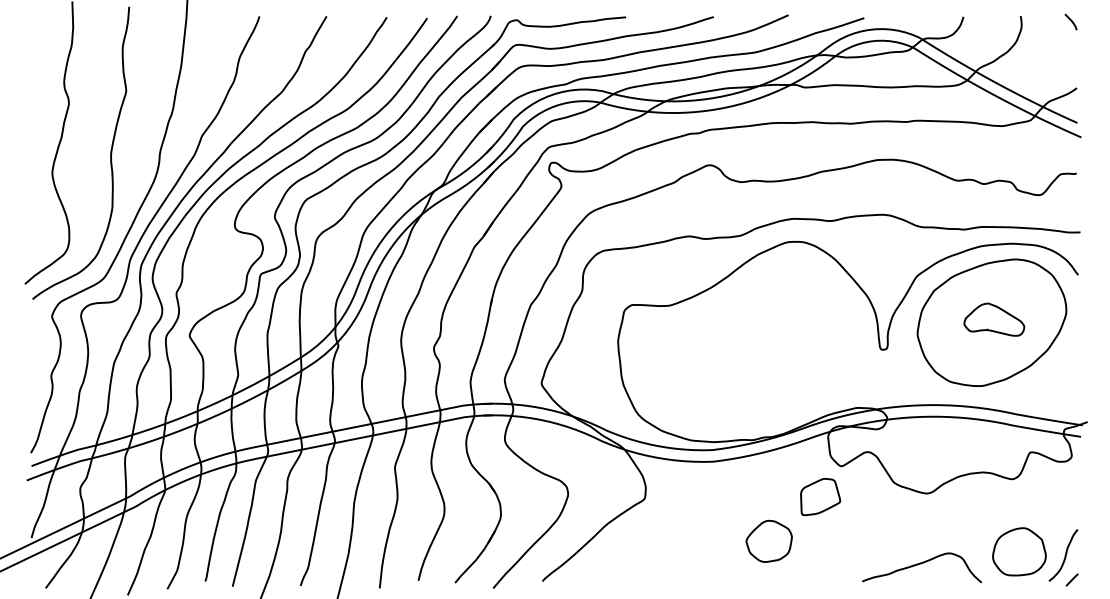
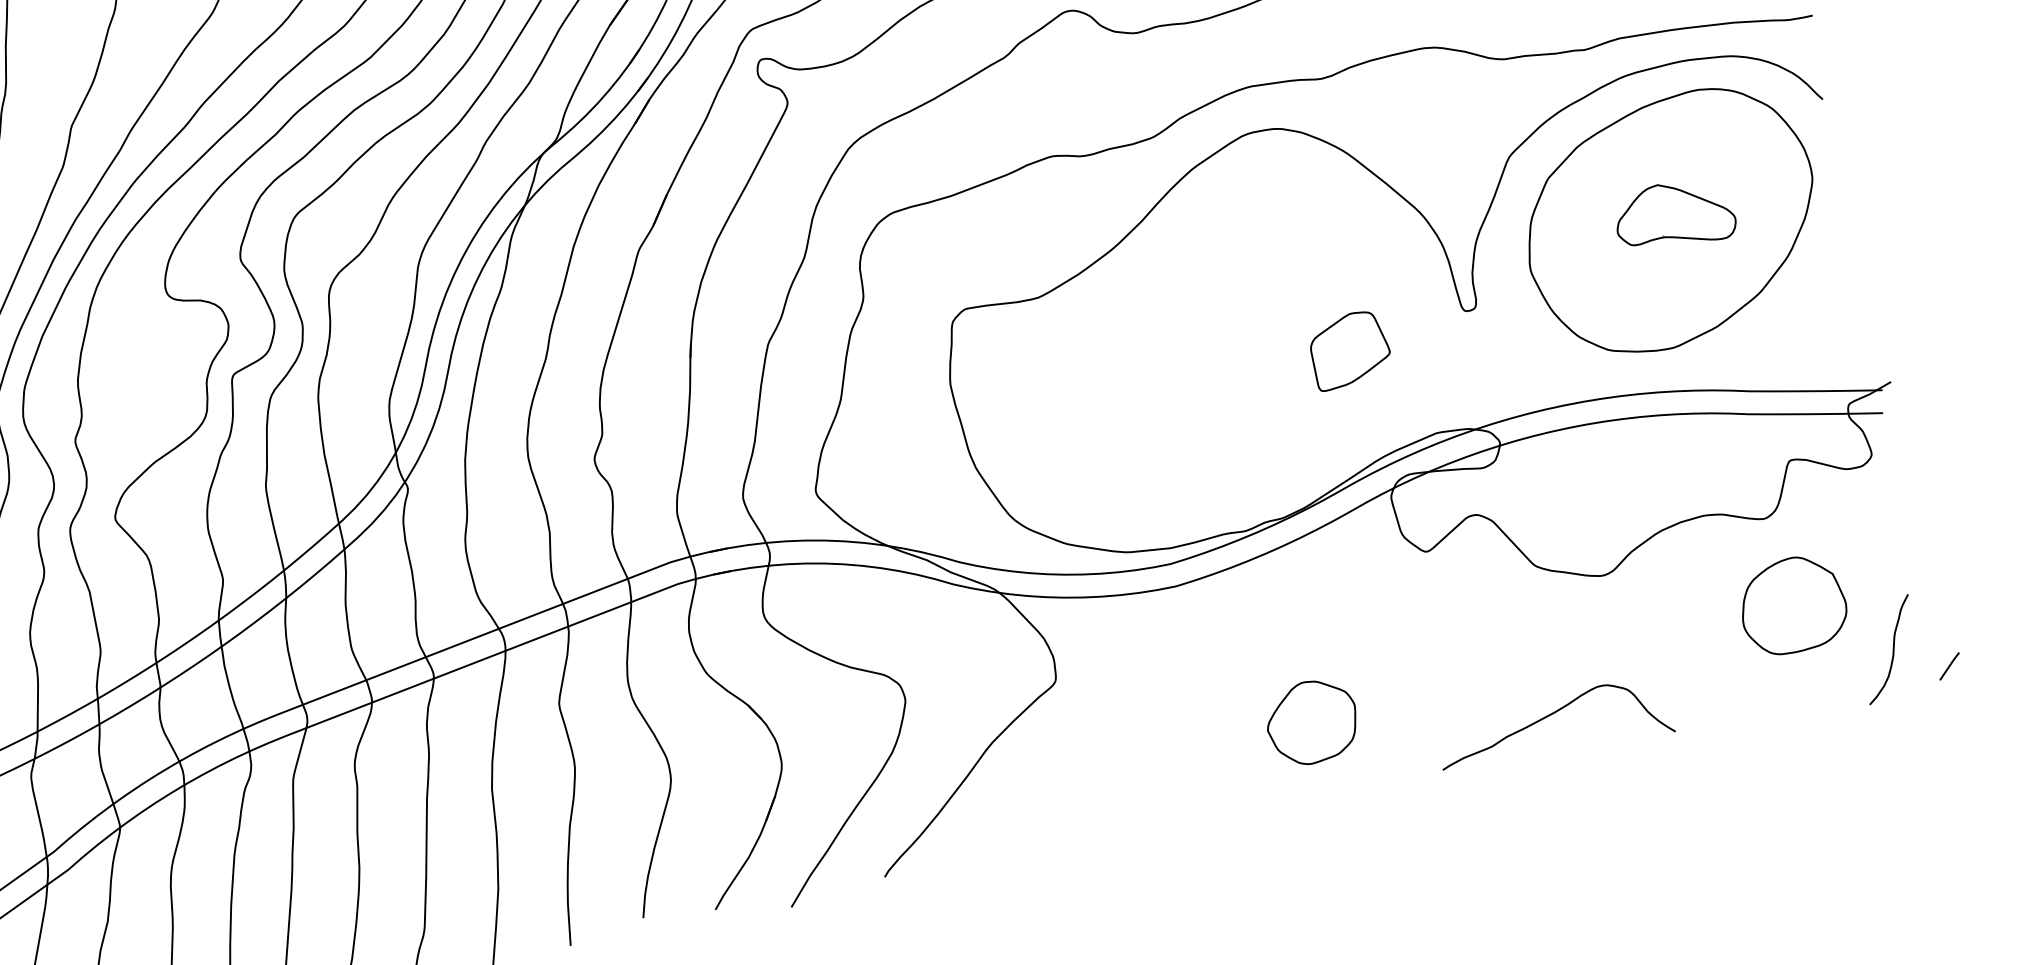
part: (820, 497) -> (1350, 351), moved
part: (1019, 551) -> (1793, 604), moved
curve: (921, 564) -> (1552, 716), moved
line: (1071, 579) -> (1948, 665), moved

